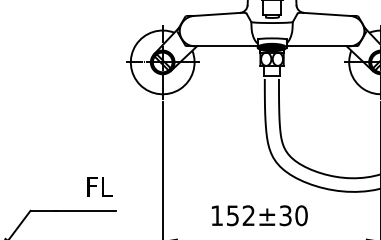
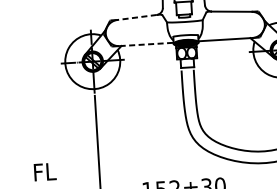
line: (216, 14) -> (136, 17), solid -> dashed
line: (226, 46) -> (146, 44), solid -> dashed

